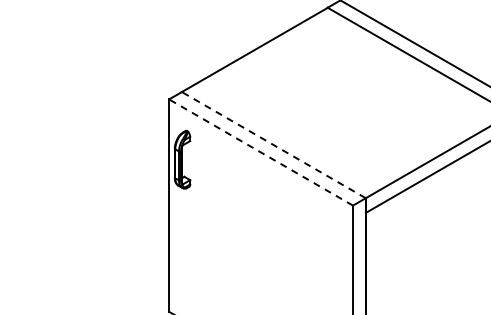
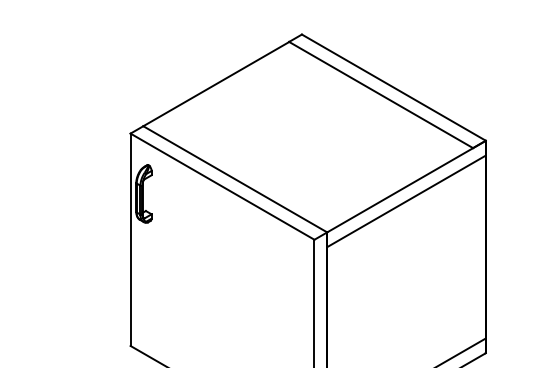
line: (273, 145) -> (234, 179), dashed -> solid
line: (261, 152) -> (222, 186), dashed -> solid

